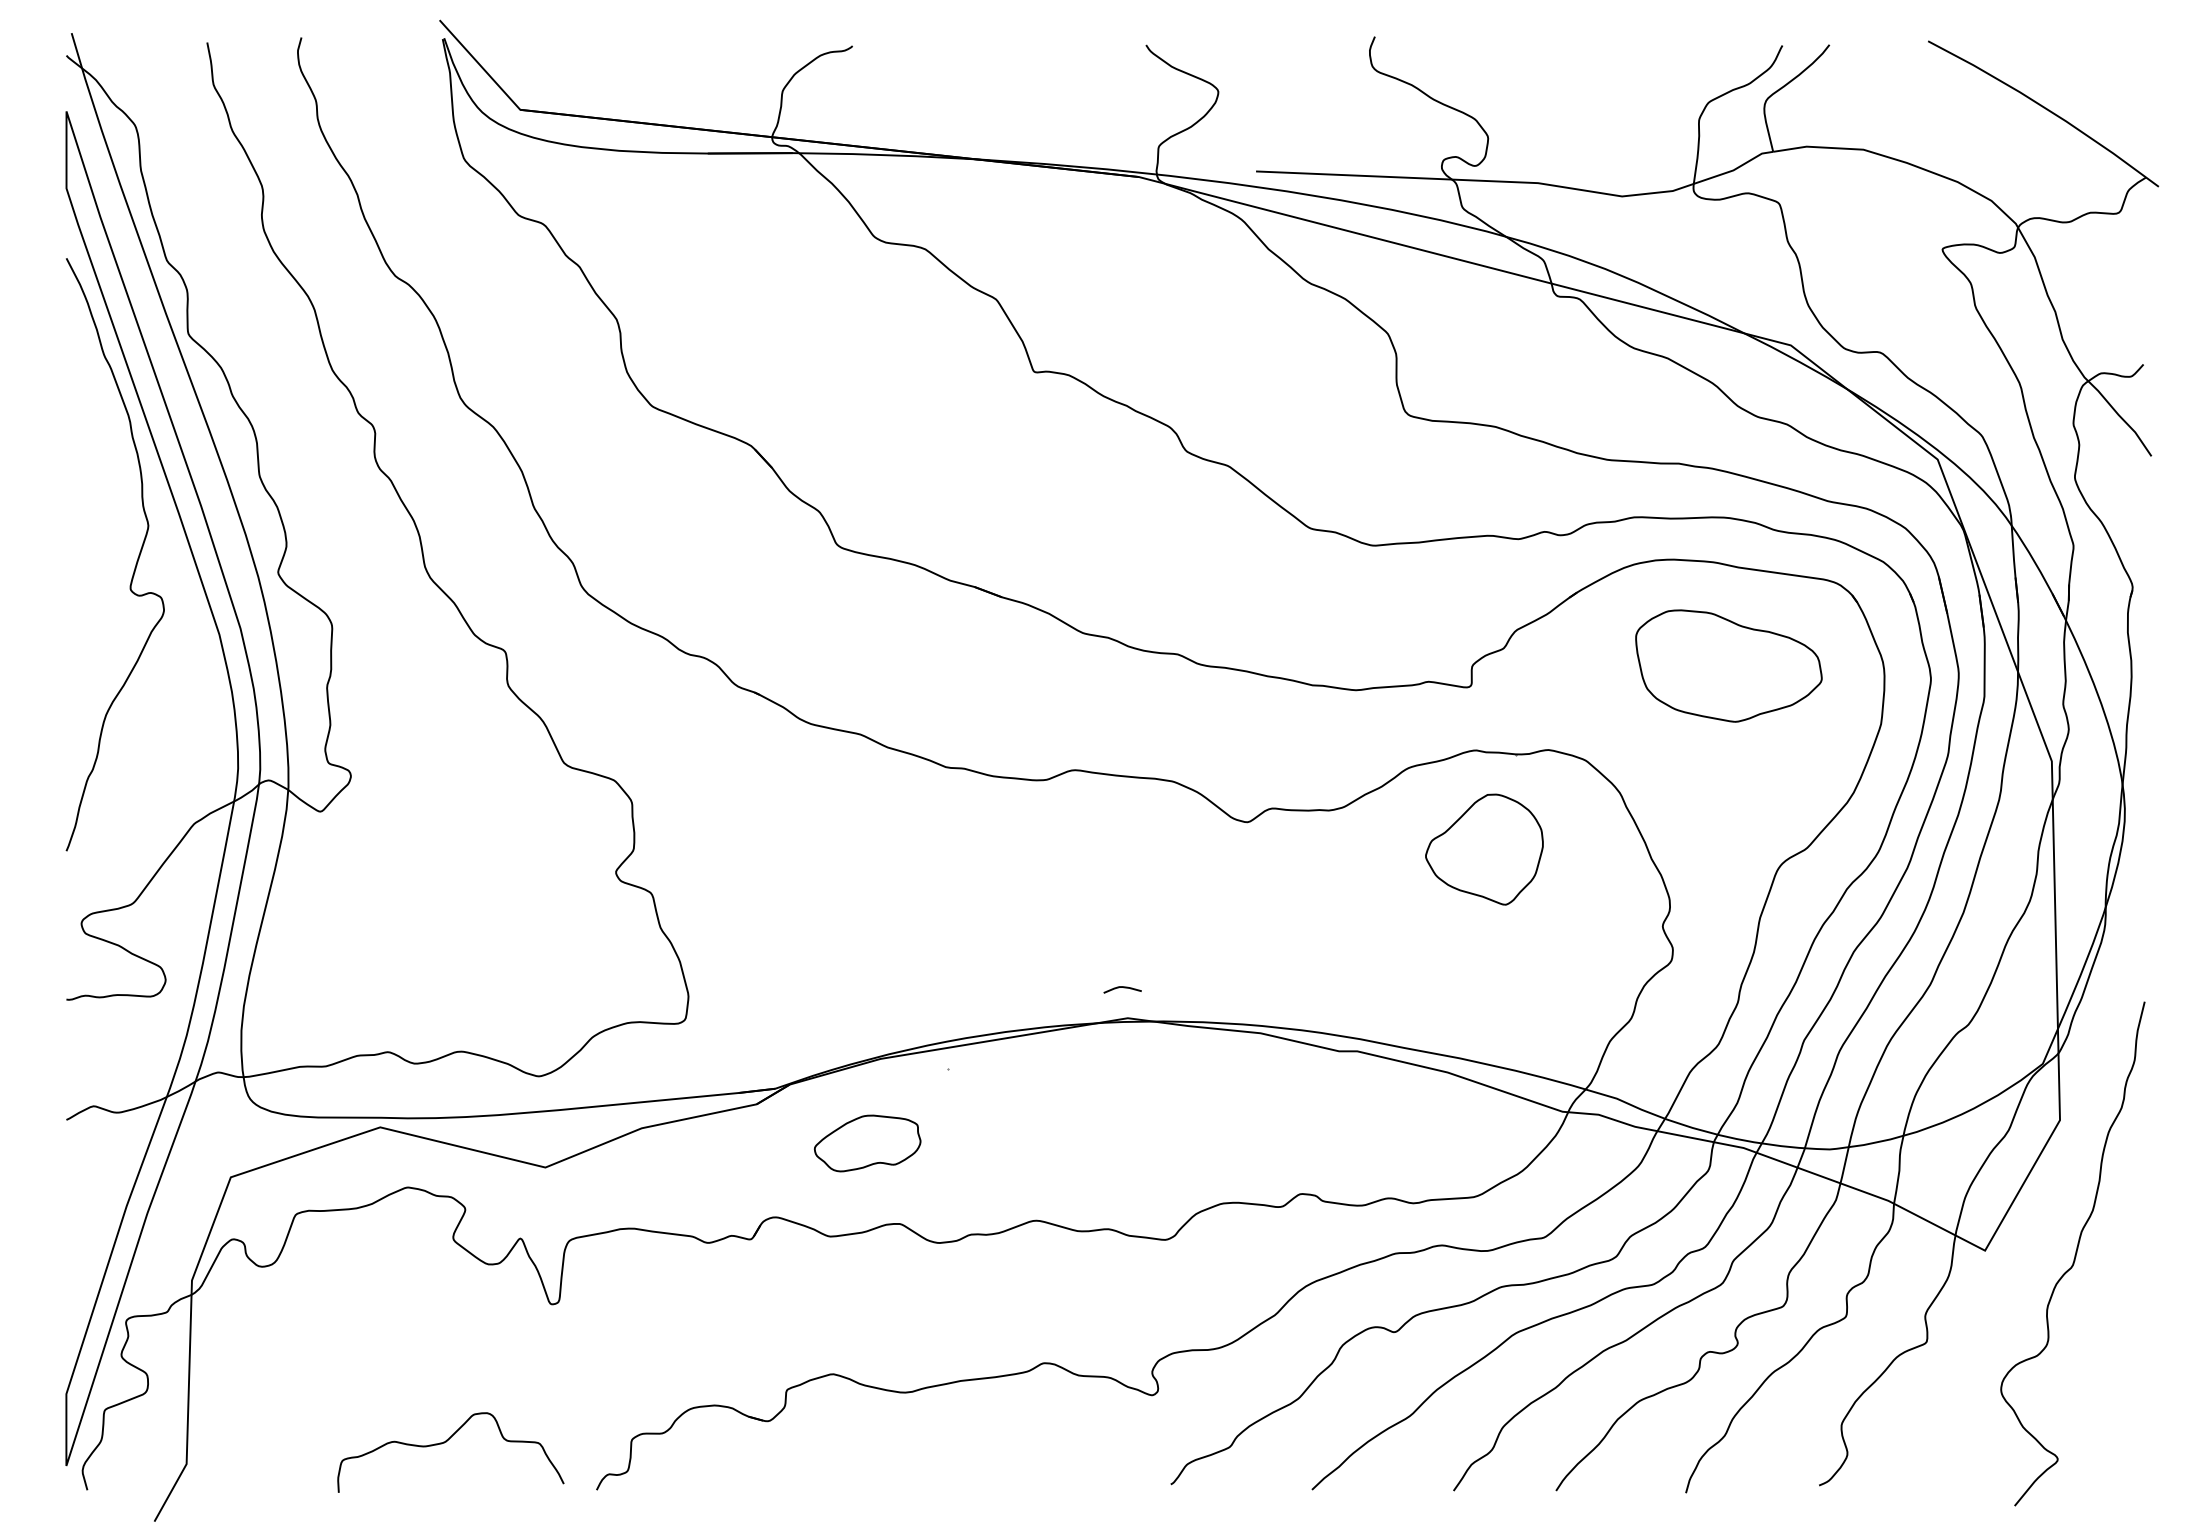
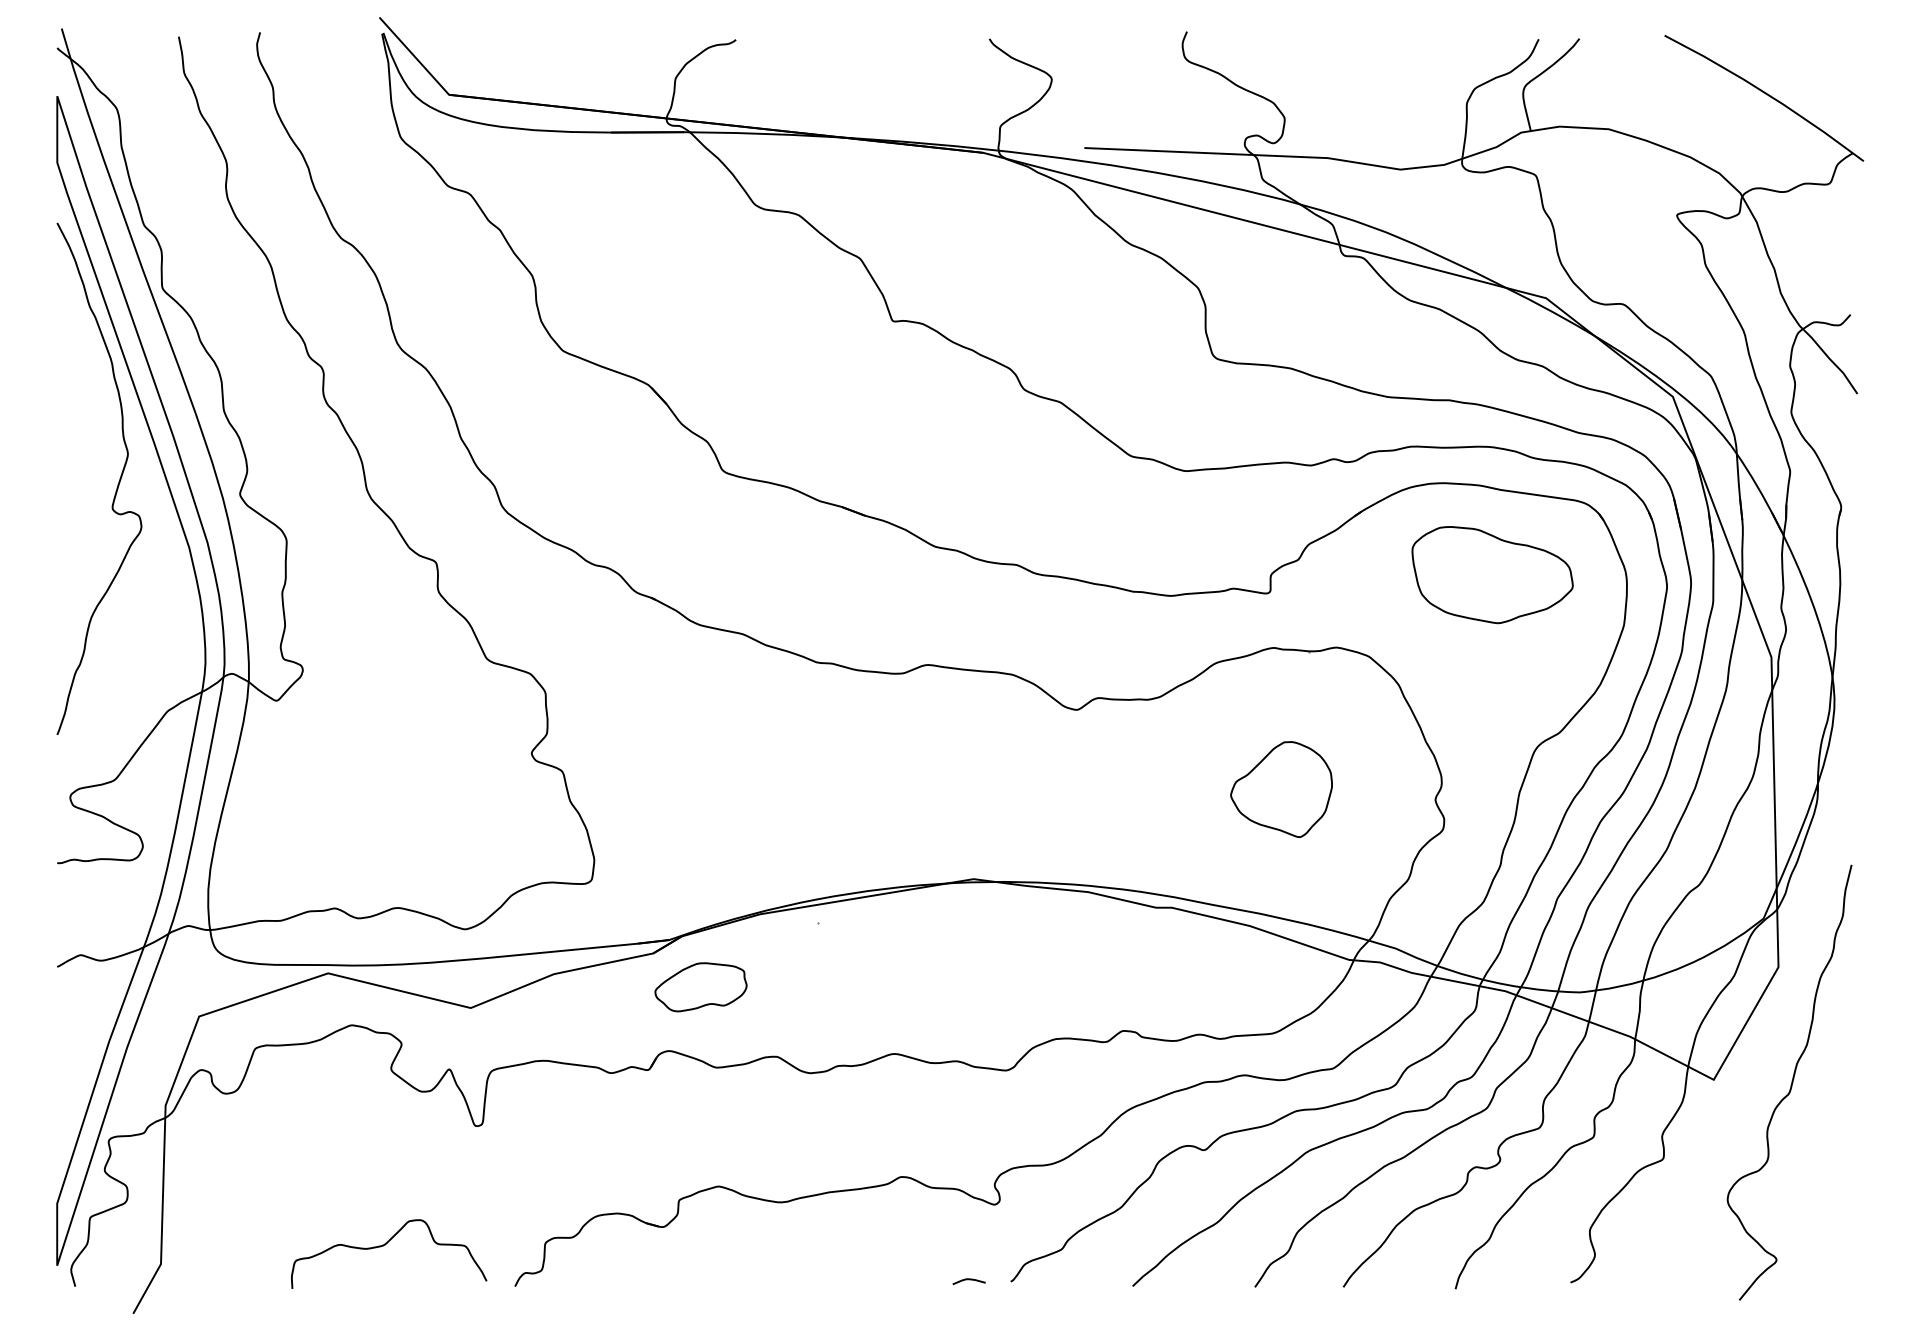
part: (1484, 849) -> (1281, 789), moved
curve: (1121, 988) -> (968, 1280), moved
part: (867, 1143) -> (700, 987), moved

